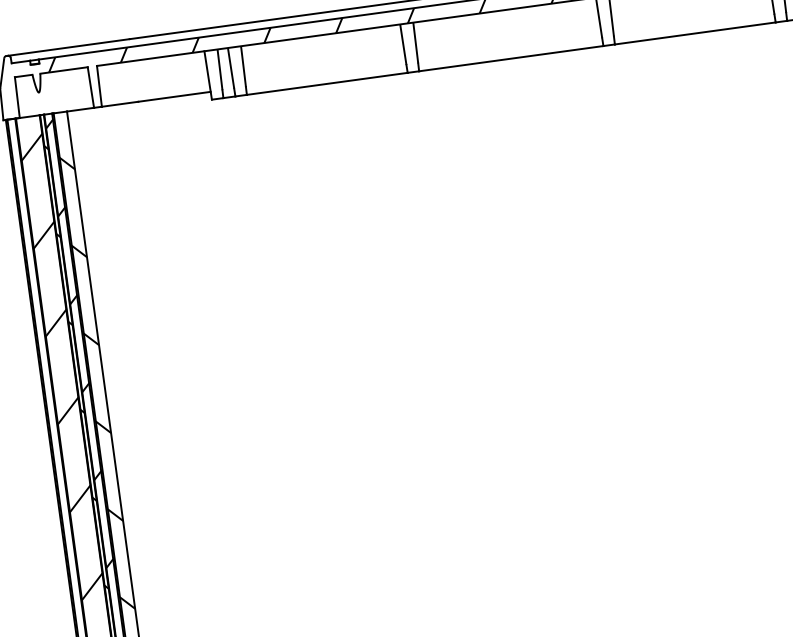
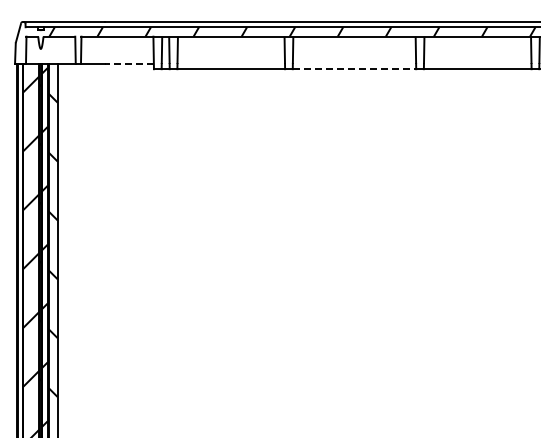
line: (511, 59) -> (354, 69), solid -> dashed
line: (174, 96) -> (129, 63), solid -> dashed

